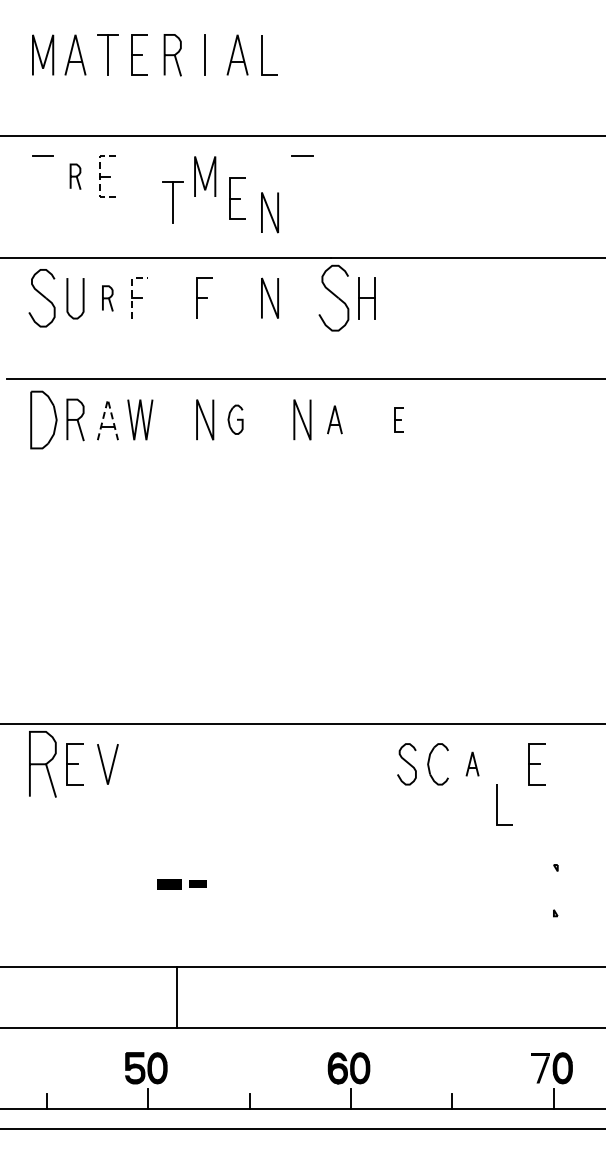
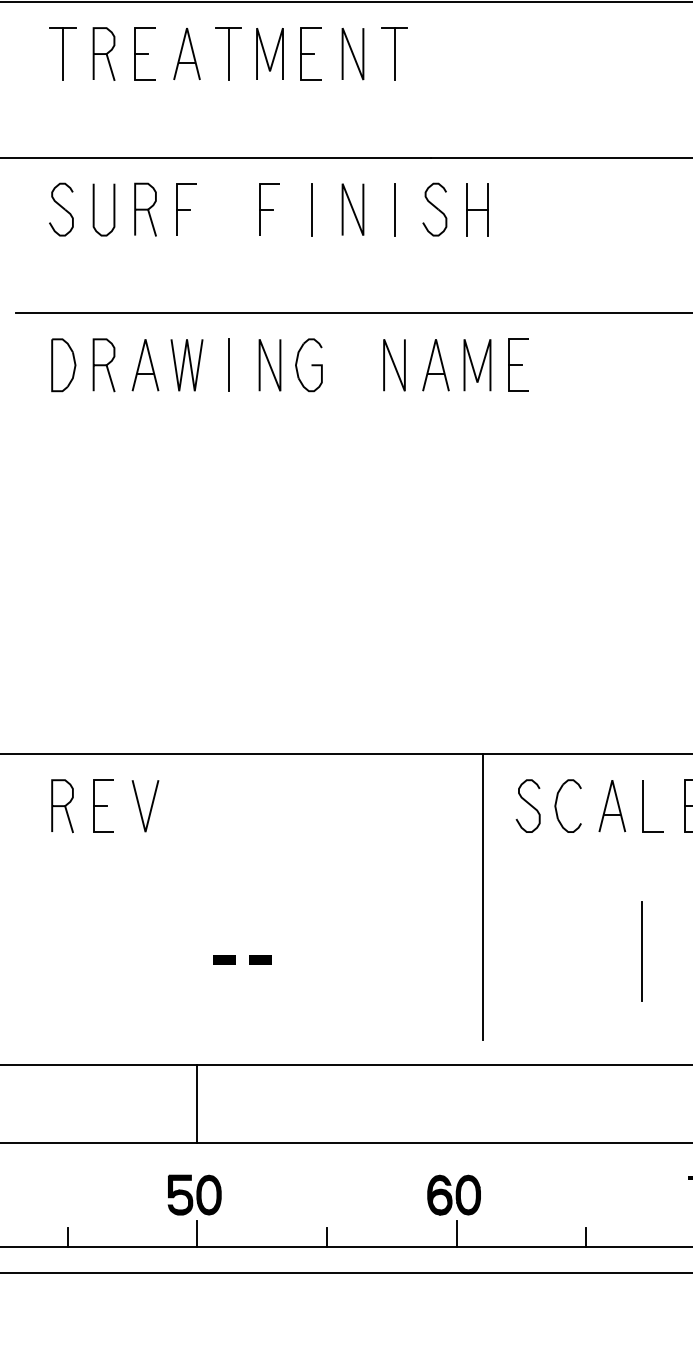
line: (43, 176) -> (63, 53), added
part: (75, 176) -> (104, 53), size x1.67
line: (99, 176) -> (134, 53), dashed -> solid
part: (140, 176) -> (187, 53), added
line: (302, 176) -> (394, 53), added
part: (237, 198) -> (311, 53), moved
part: (172, 202) -> (228, 53), moved
line: (269, 212) -> (352, 53), moved
line: (132, 288) -> (176, 197), dashed -> solid
part: (42, 298) -> (61, 209), size x0.71
part: (107, 298) -> (144, 209), size x1.67
line: (237, 298) -> (311, 209), added
line: (302, 298) -> (394, 209), added
part: (333, 298) -> (434, 209), size x0.62
line: (107, 399) -> (144, 339), dashed -> solid
part: (44, 419) -> (64, 364), size x0.71
line: (172, 419) -> (228, 364), added
part: (235, 419) -> (308, 364), size x1.43
part: (334, 419) -> (435, 364), size x1.43
part: (399, 419) -> (518, 364), size x1.67
line: (369, 421) -> (480, 367), added
part: (472, 763) -> (612, 805), size x1.67
part: (43, 764) -> (63, 806), size x0.62
line: (497, 804) -> (644, 806), moved
line: (371, 834) -> (482, 895), added
line: (496, 877) -> (642, 950), added
part: (169, 883) -> (224, 958), size x0.71
line: (177, 996) -> (197, 1103), moved

